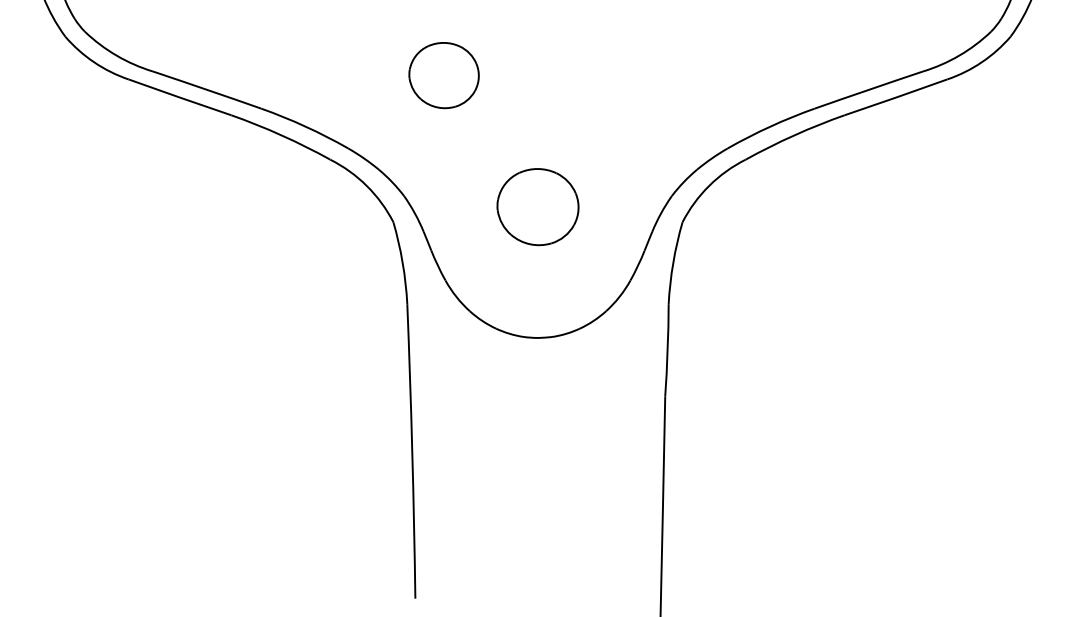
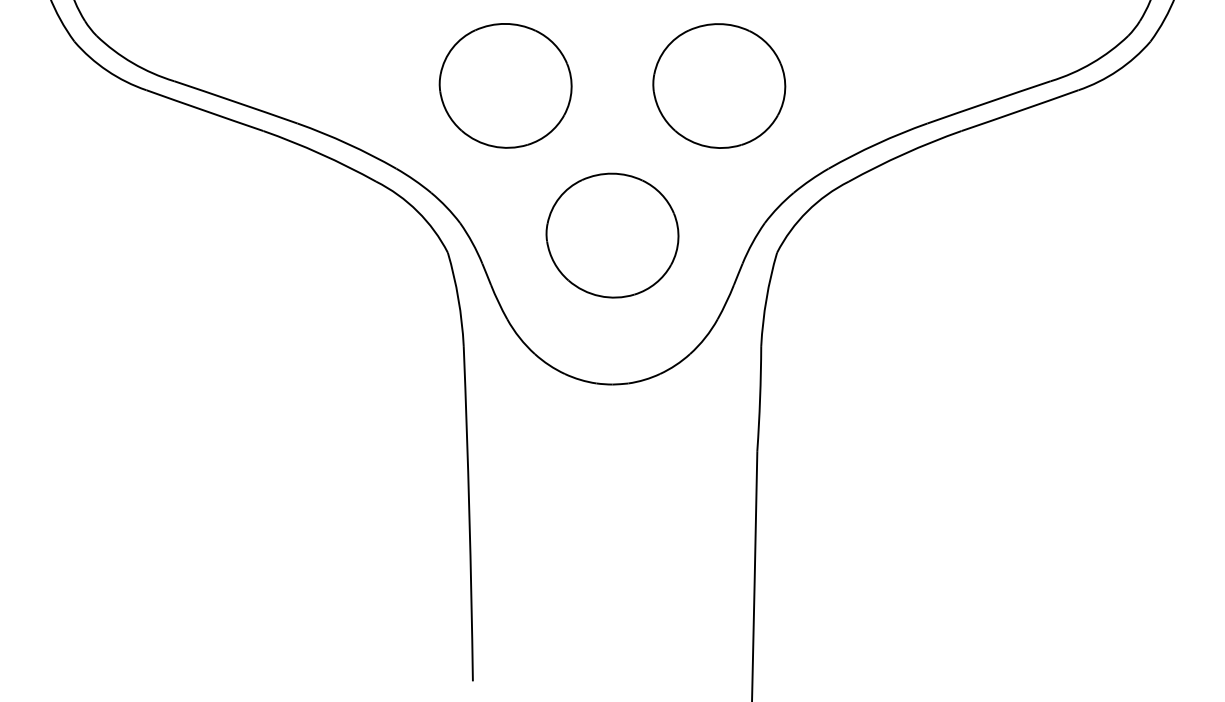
part: (443, 75) -> (504, 85), size x1.67
part: (631, 75) -> (718, 85), added
part: (537, 206) -> (611, 234), size x1.43

